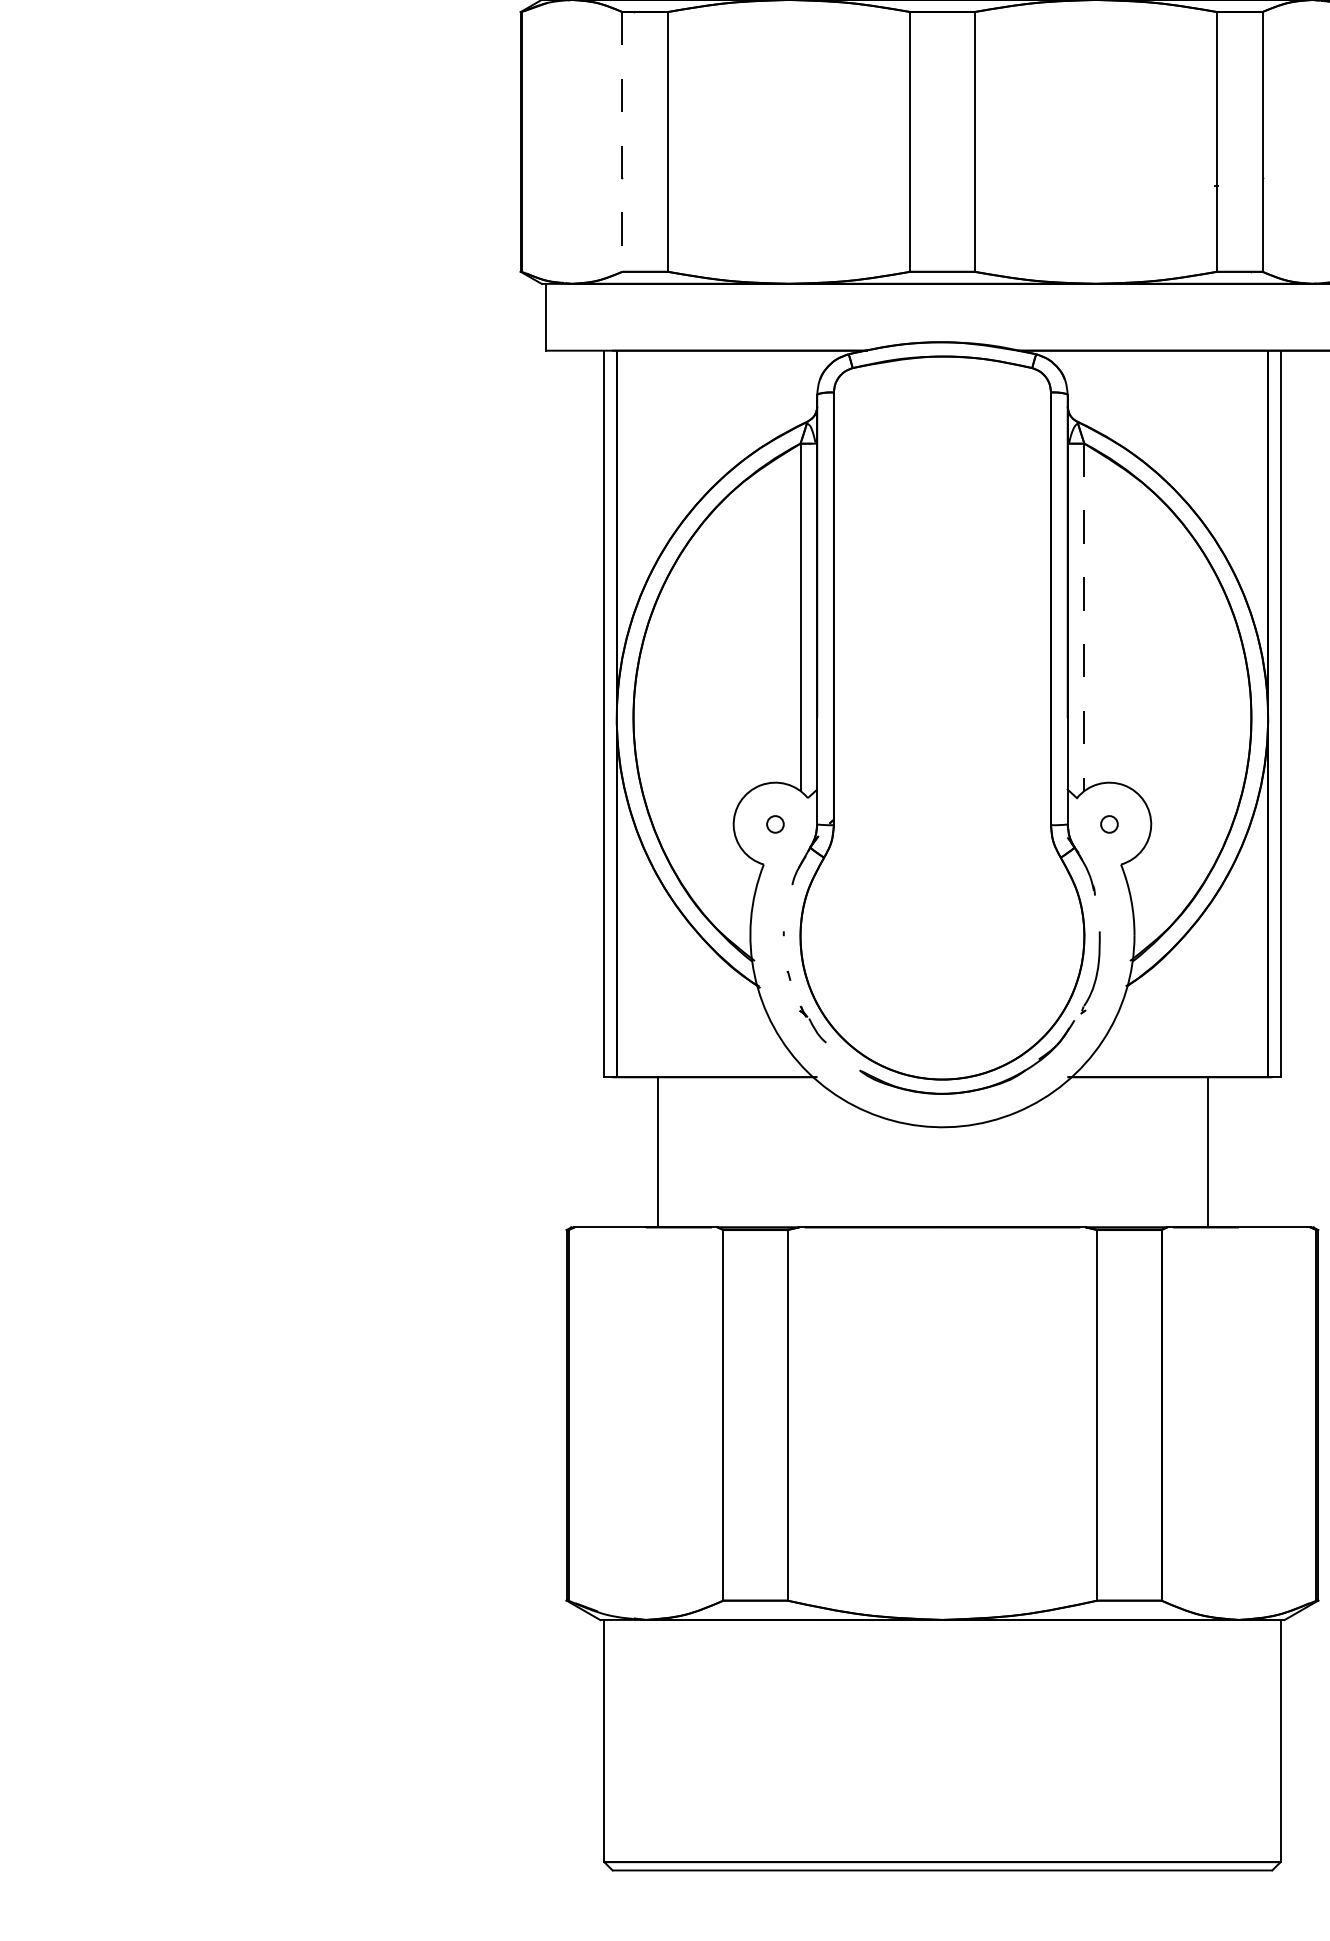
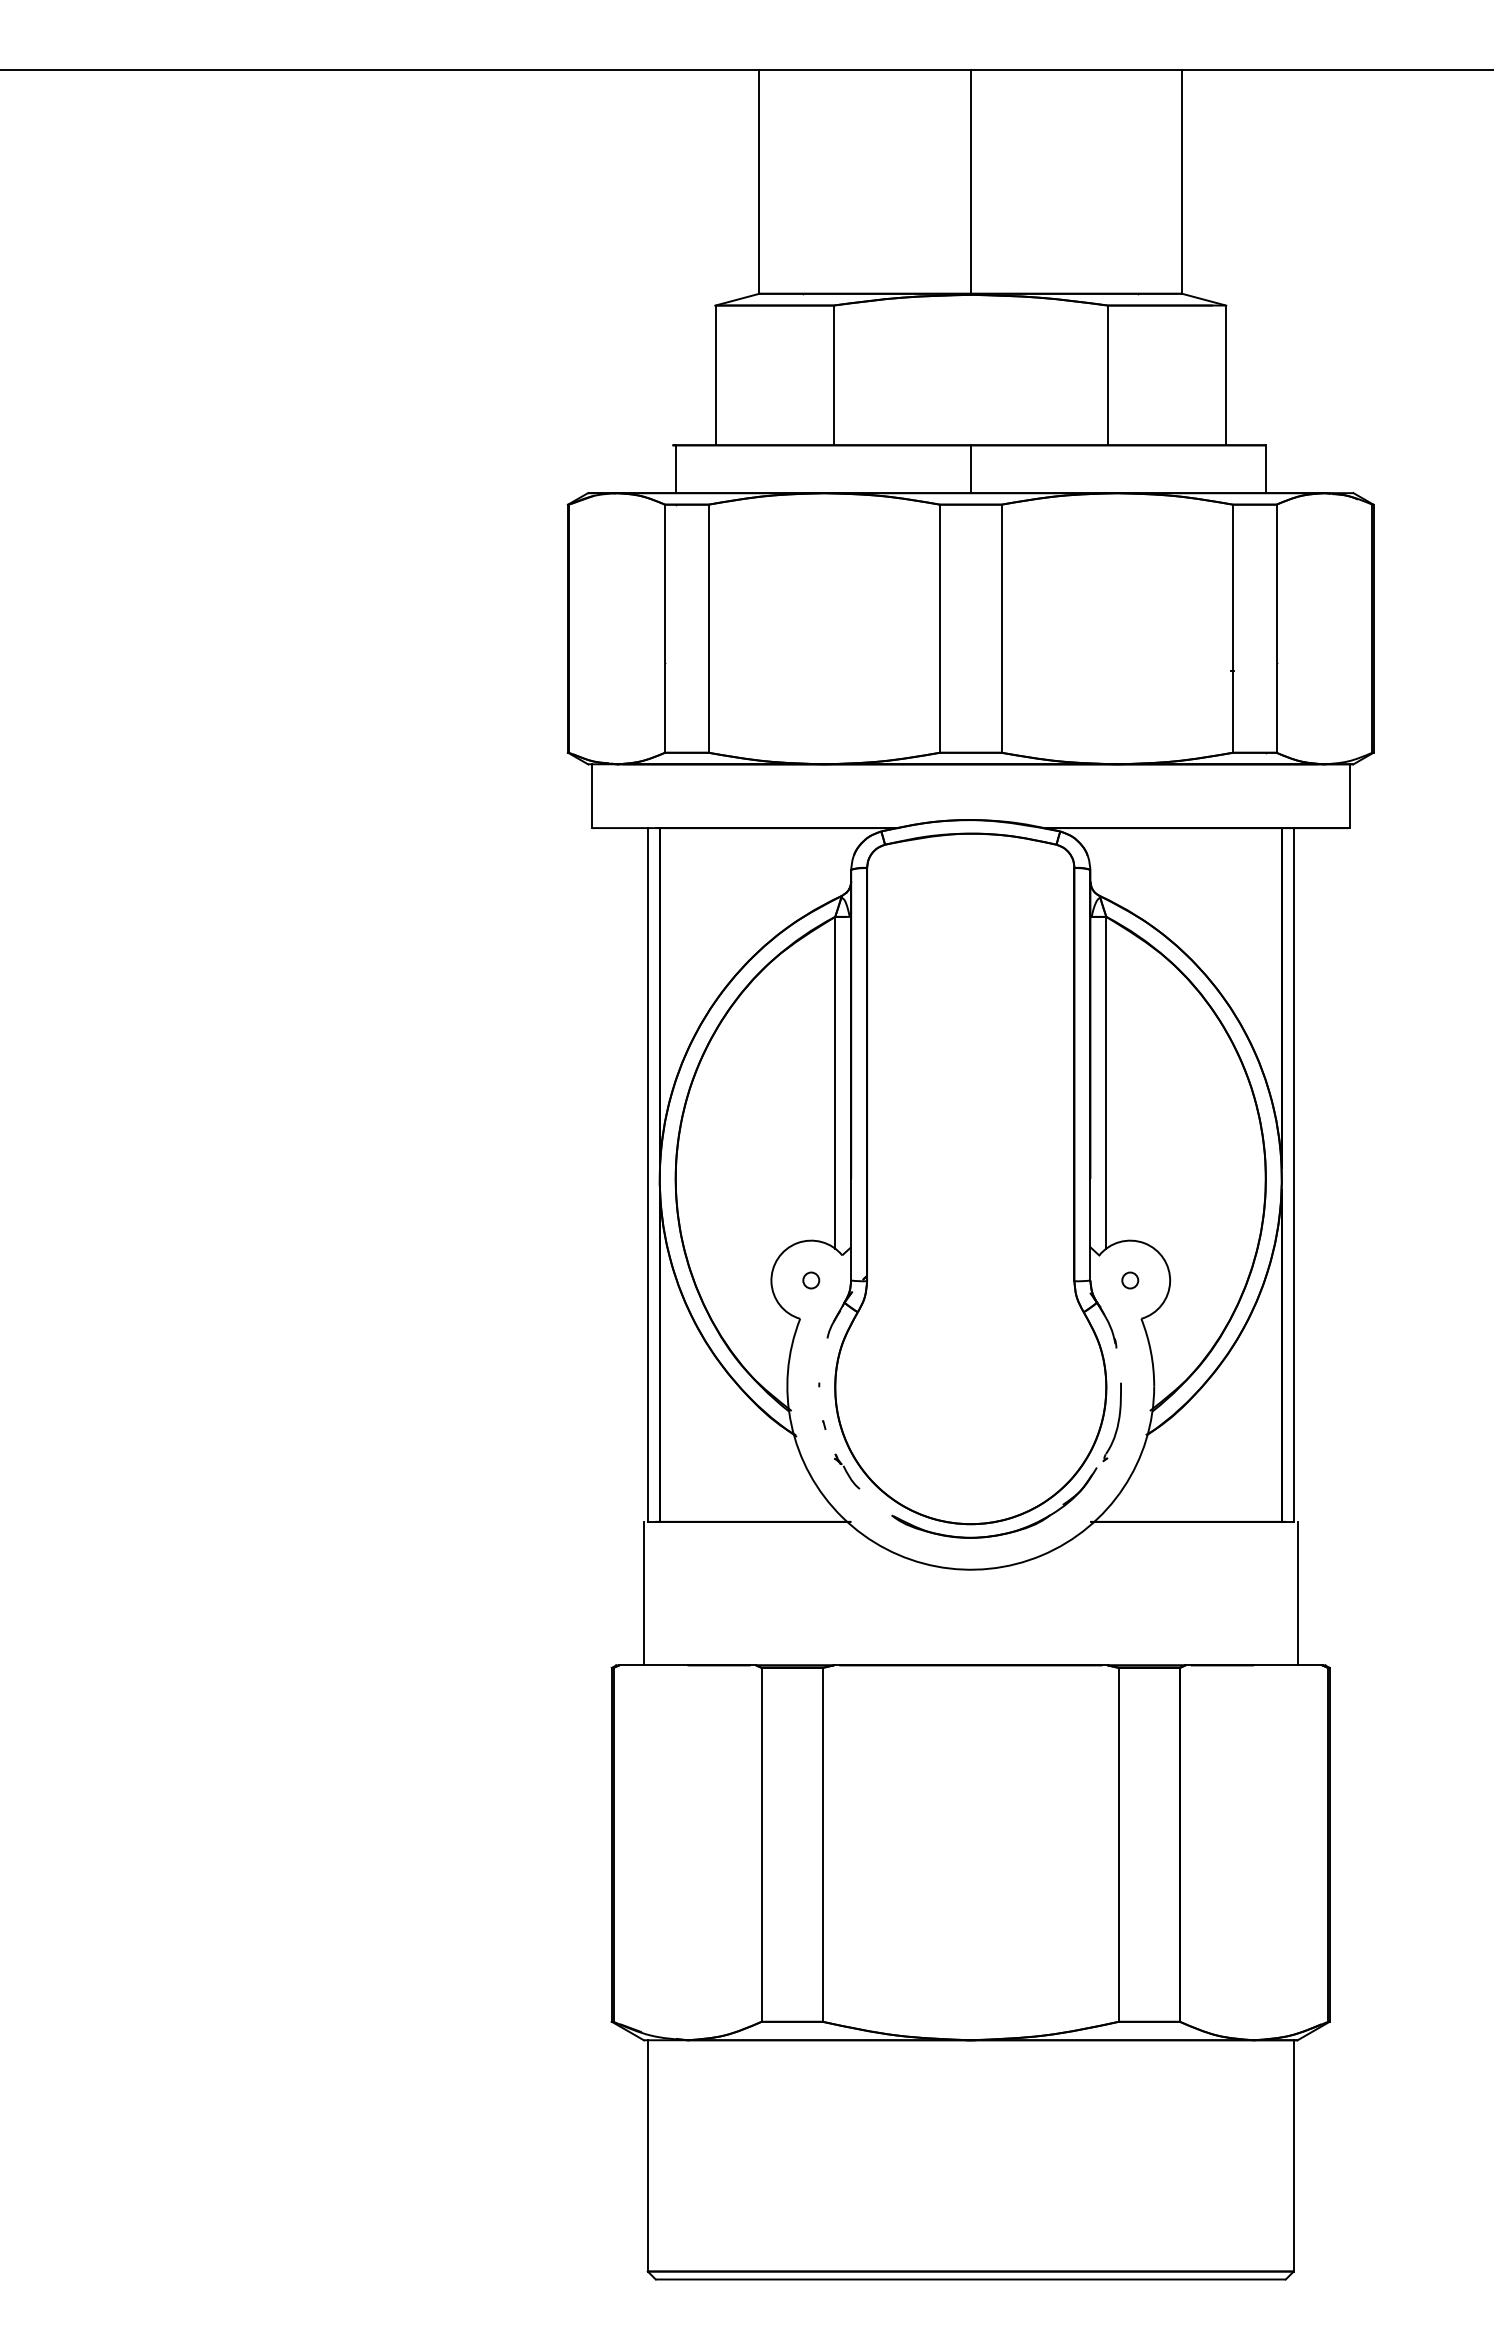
line: (622, 142) -> (665, 629), dashed -> solid
line: (1084, 617) -> (1106, 1082), dashed -> solid
line: (657, 1152) -> (643, 1593), moved
line: (1208, 1152) -> (1297, 1593), moved

